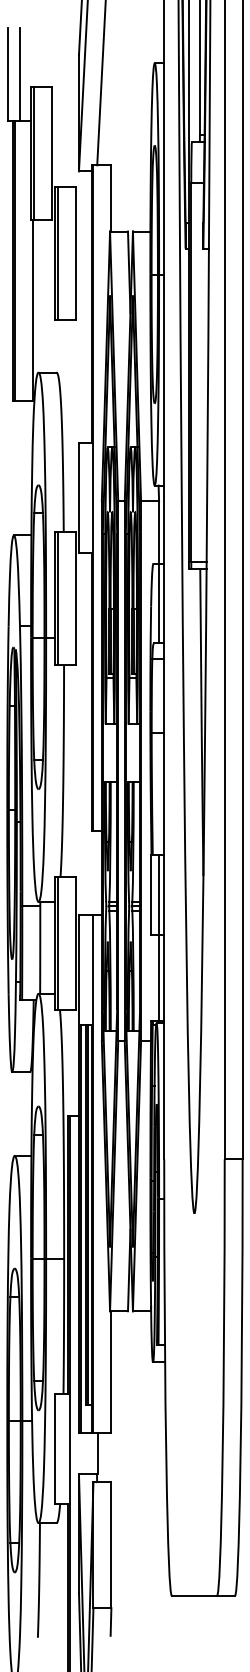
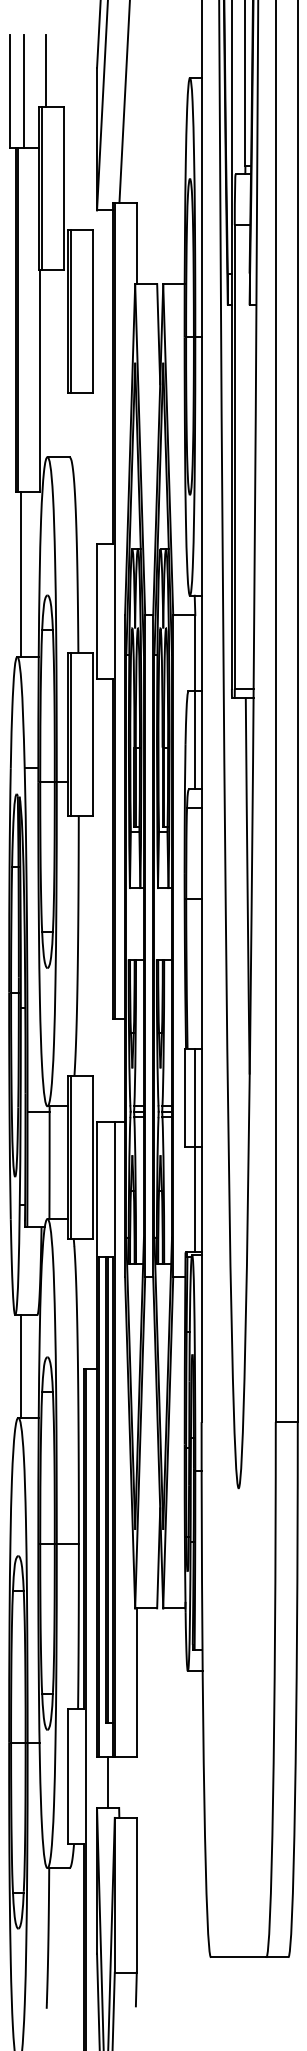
line: (37, 57) -> (46, 70), added
line: (17, 468) -> (21, 574), added
line: (17, 1113) -> (21, 1365), added
line: (98, 1453) -> (107, 1782), moved

